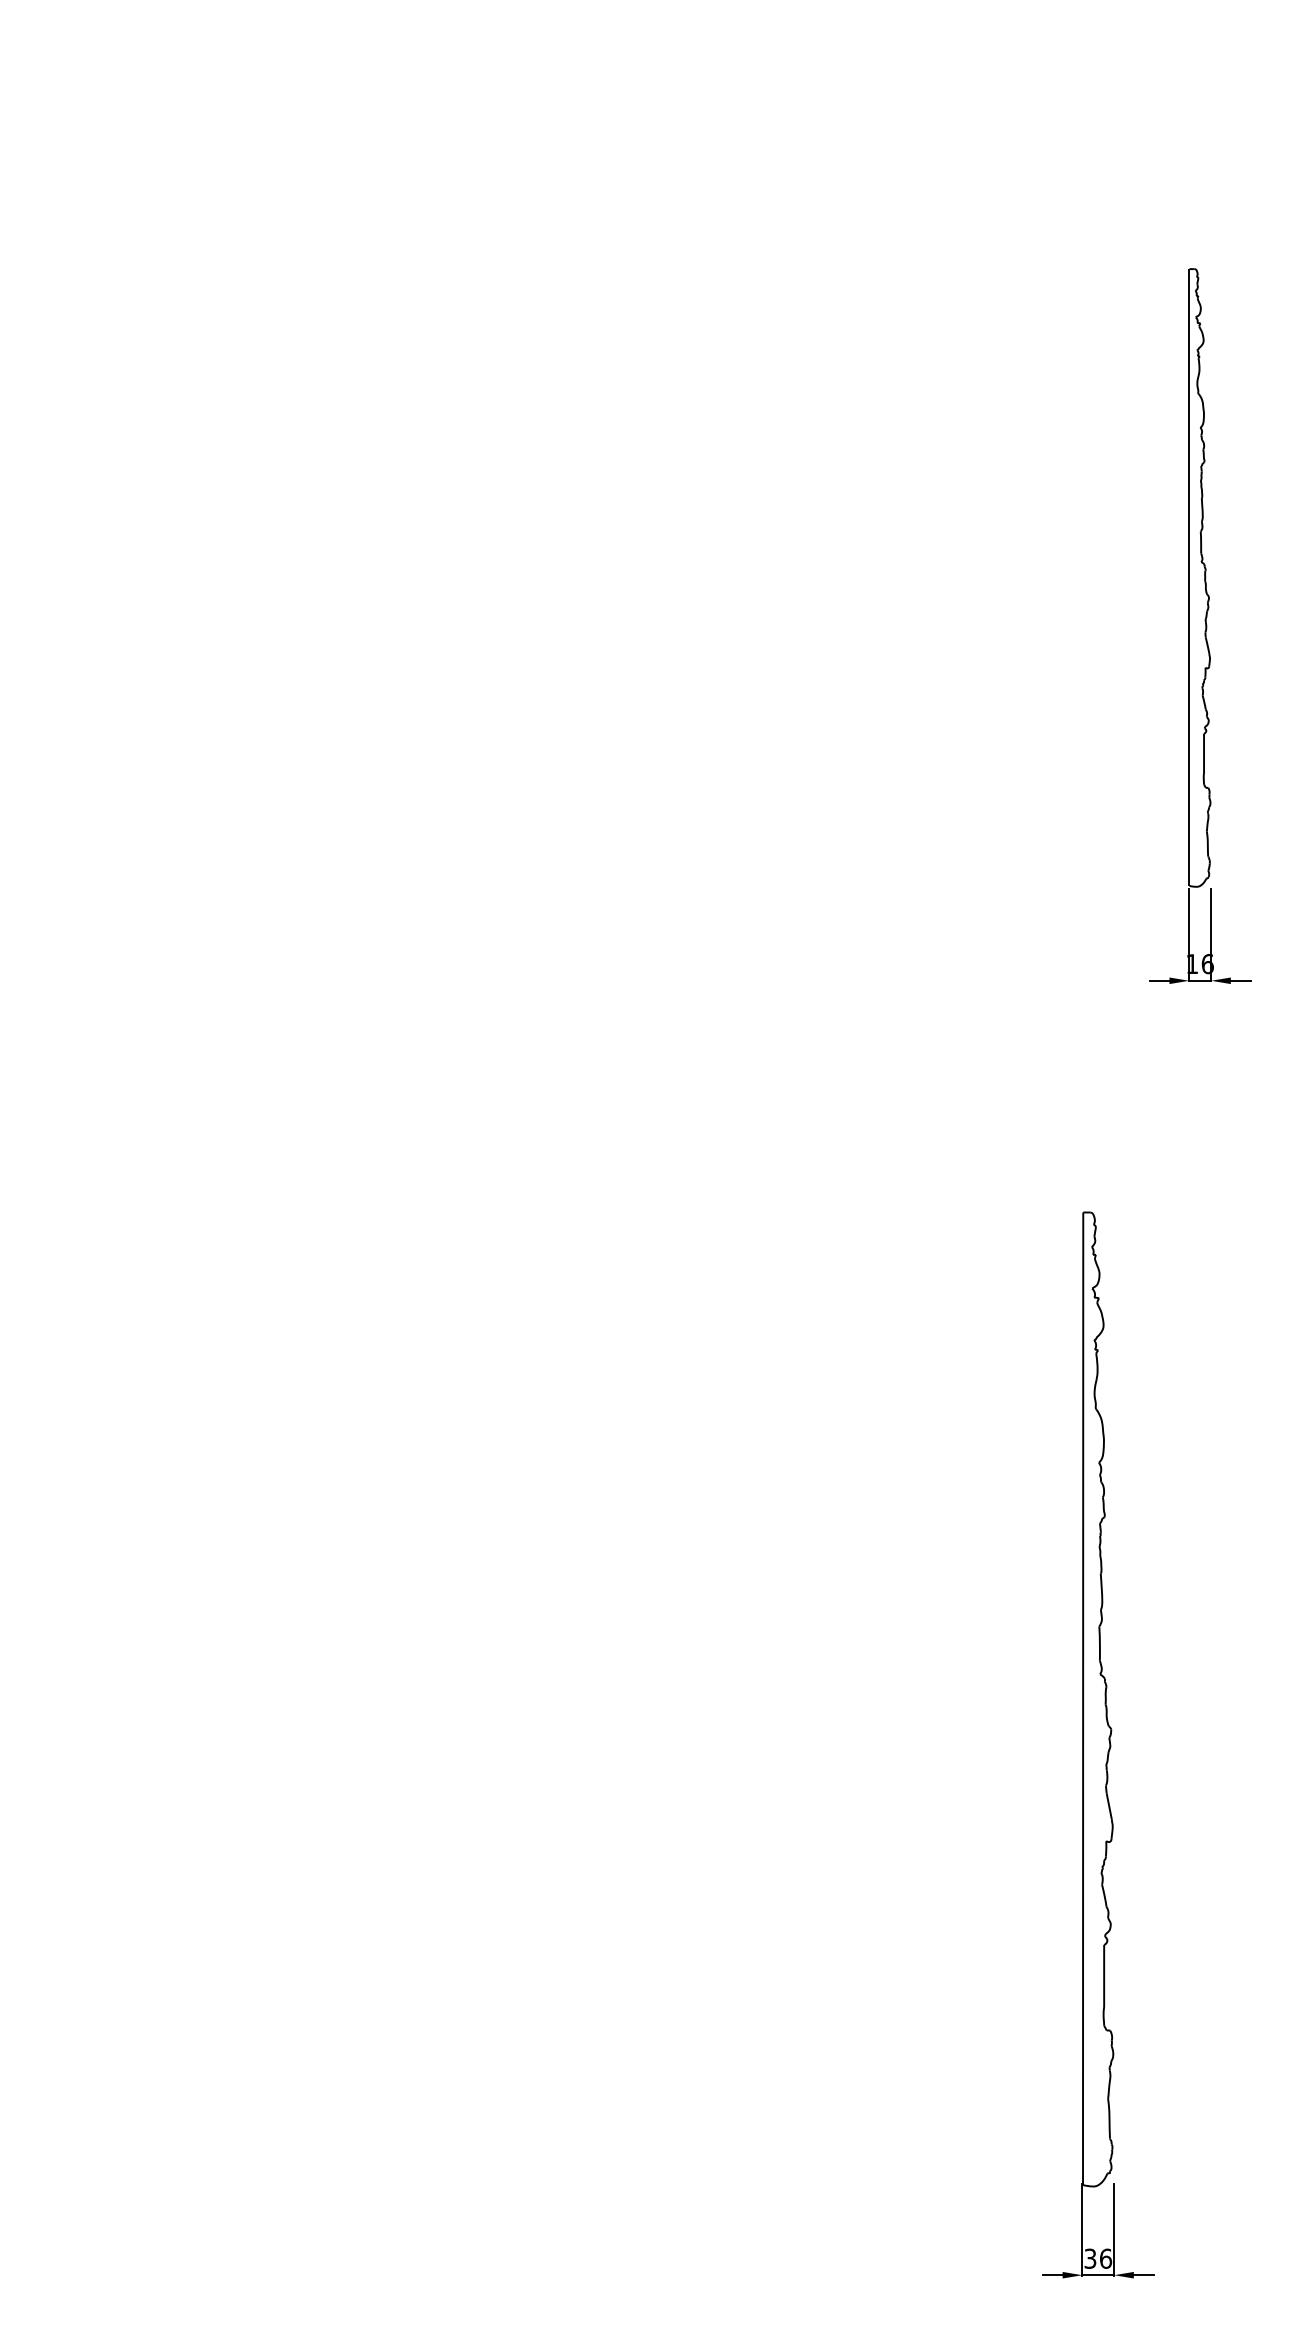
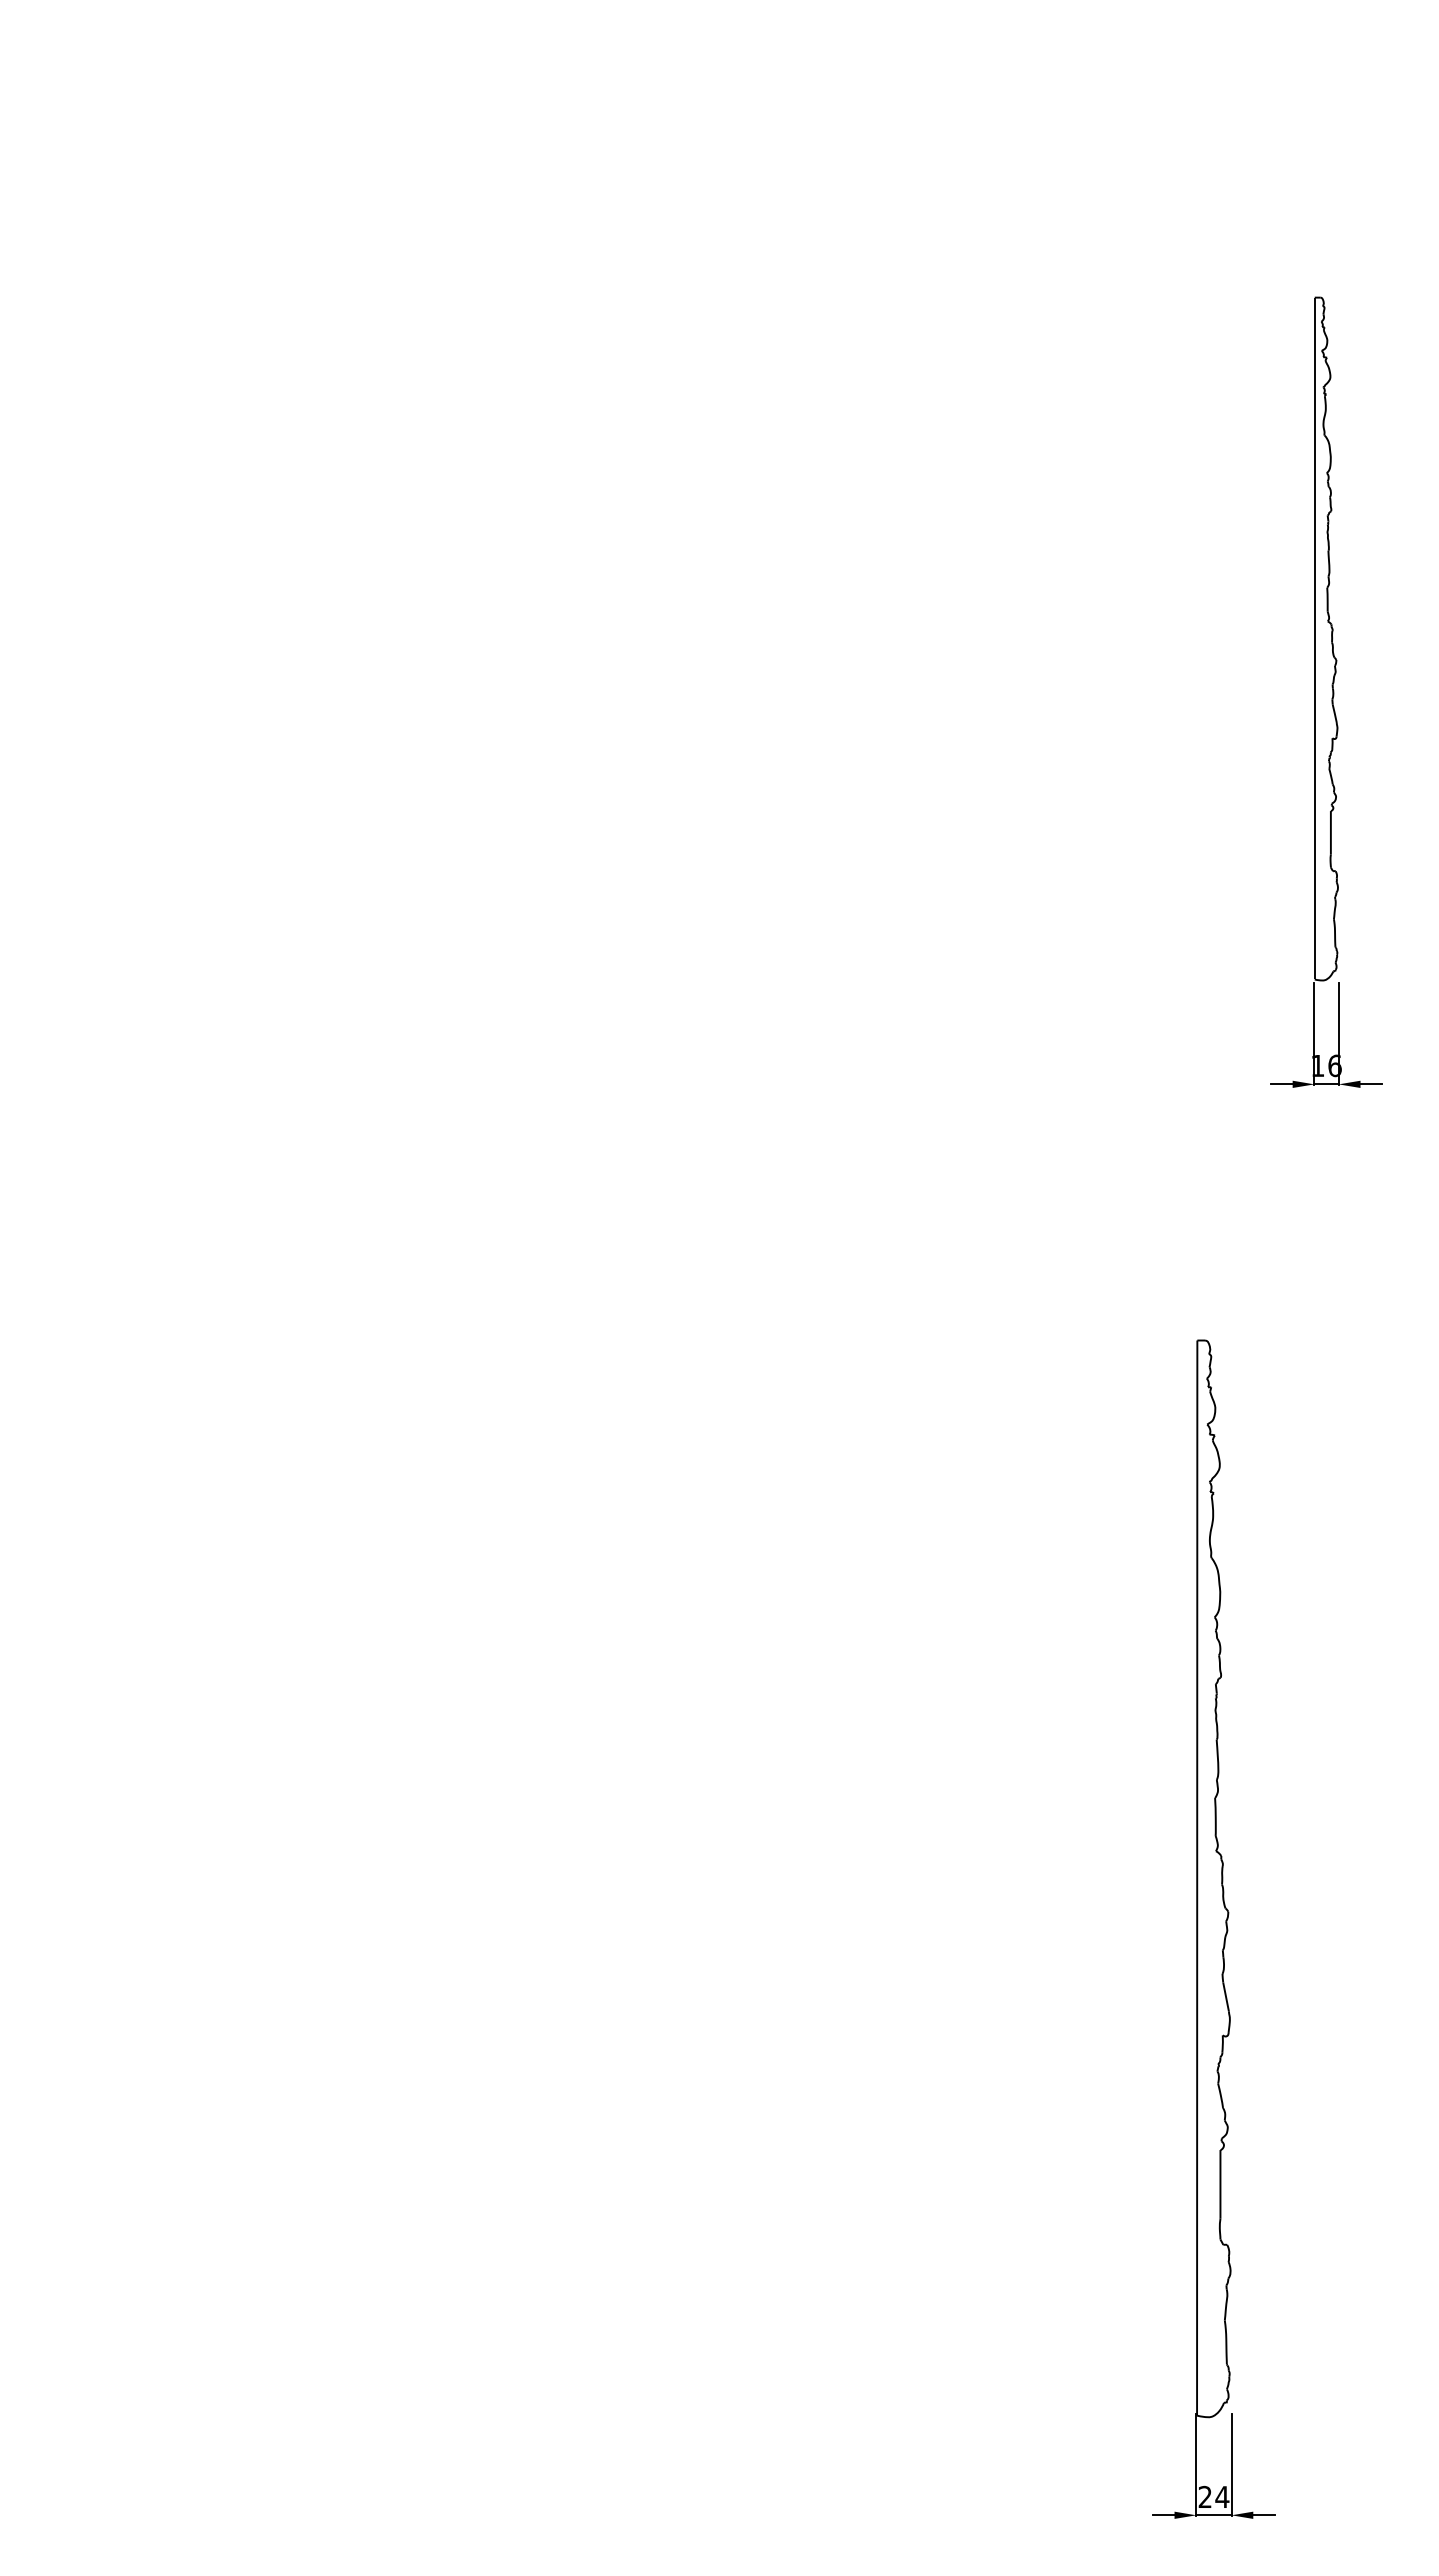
text: (1097, 2258) -> (1213, 2496), 36 -> 24

